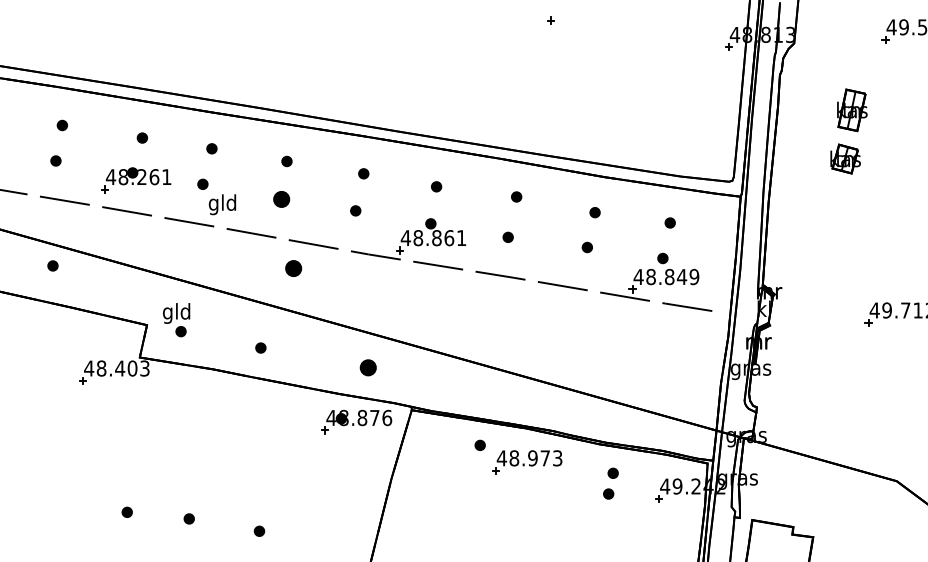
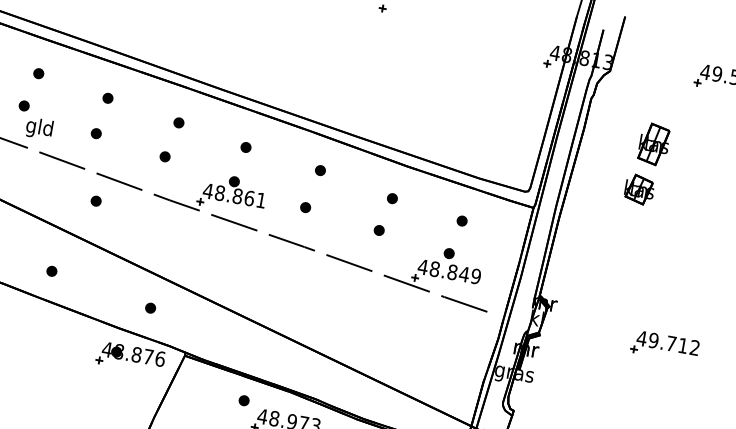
part: (280, 199) -> (95, 133), size x0.62
part: (292, 268) -> (95, 201), size x0.62
part: (367, 367) -> (150, 307), size x0.62

